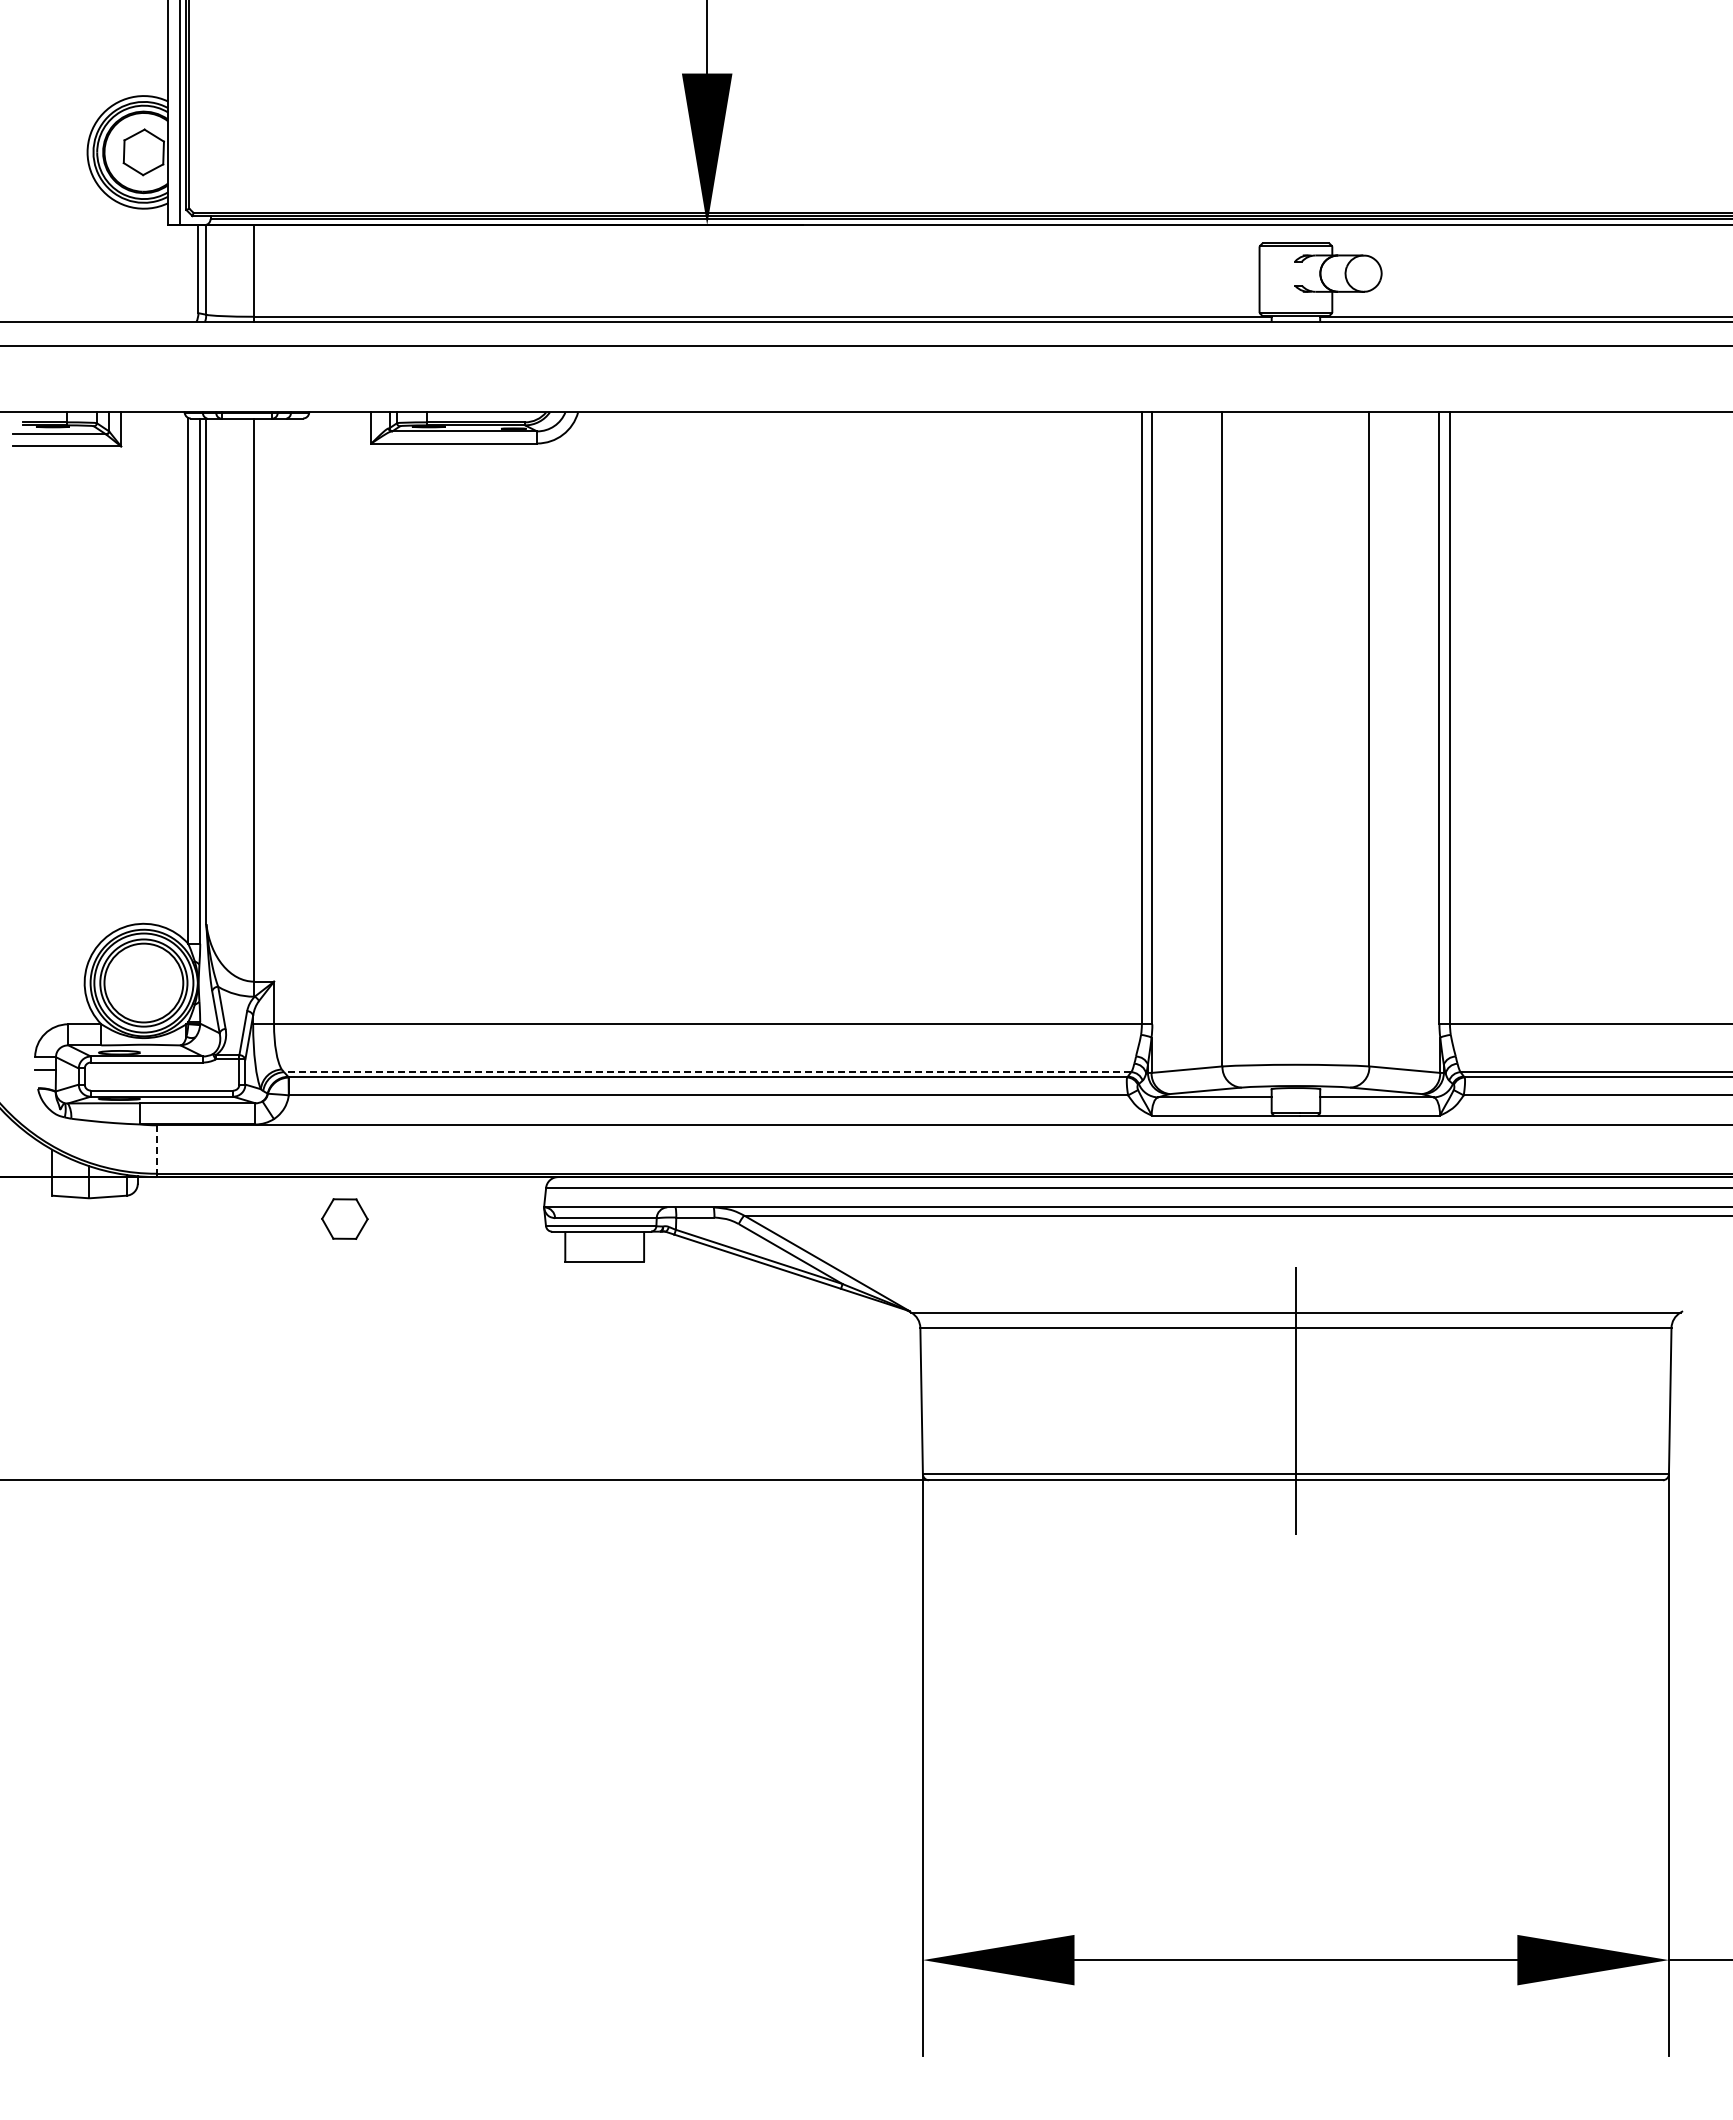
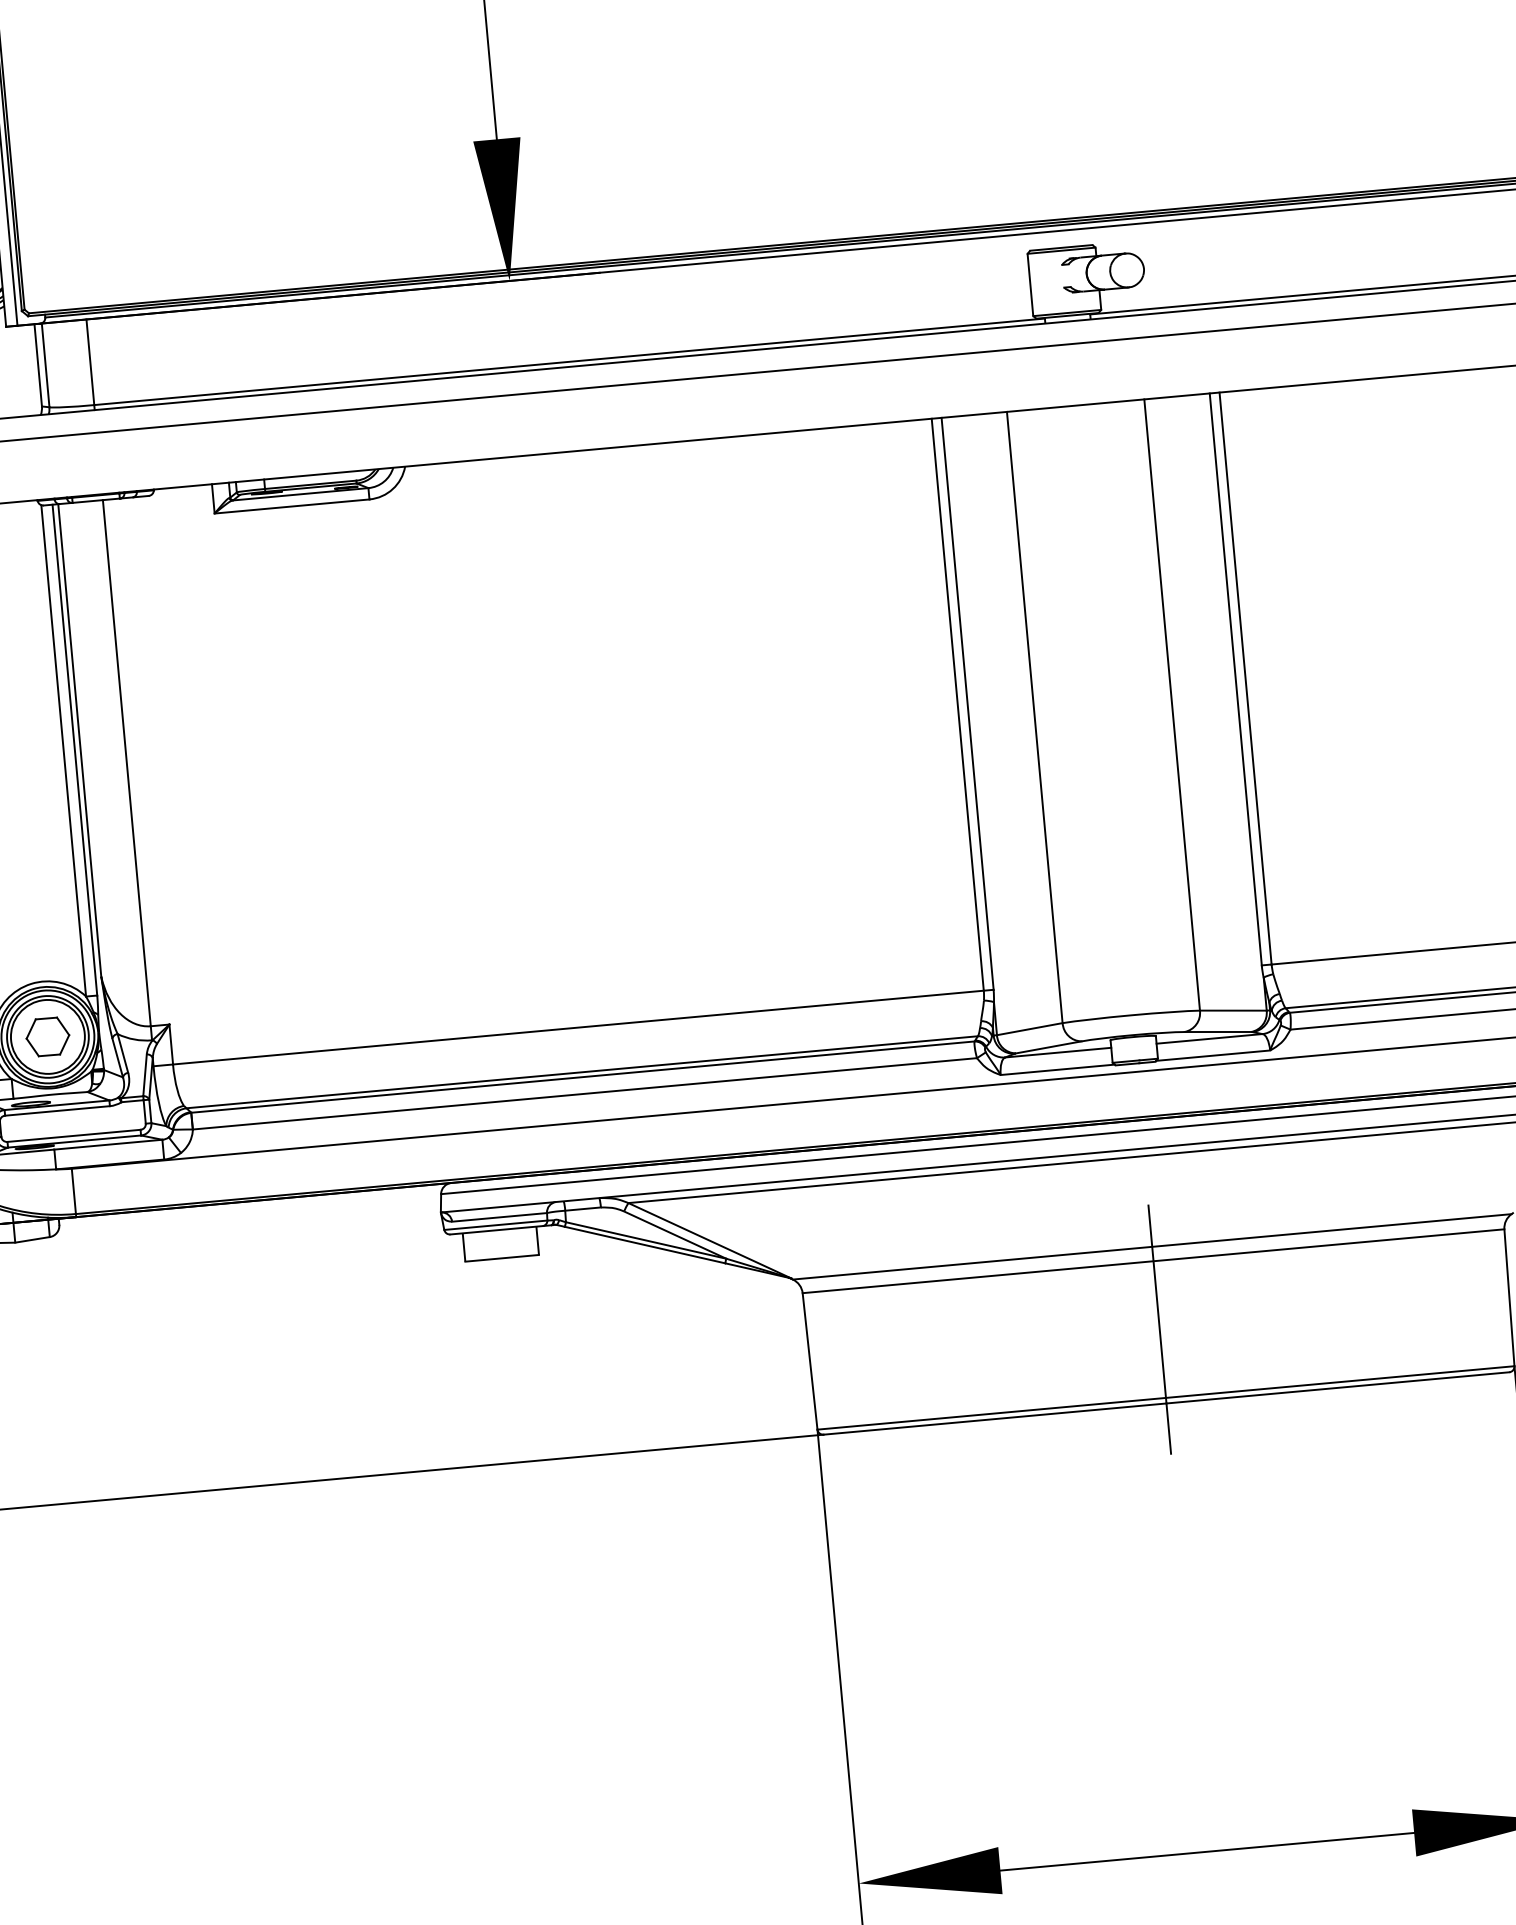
line: (707, 1072) -> (582, 1072), dashed -> solid
line: (156, 1150) -> (73, 1192), dashed -> solid
part: (344, 1218) -> (47, 1036), moved

